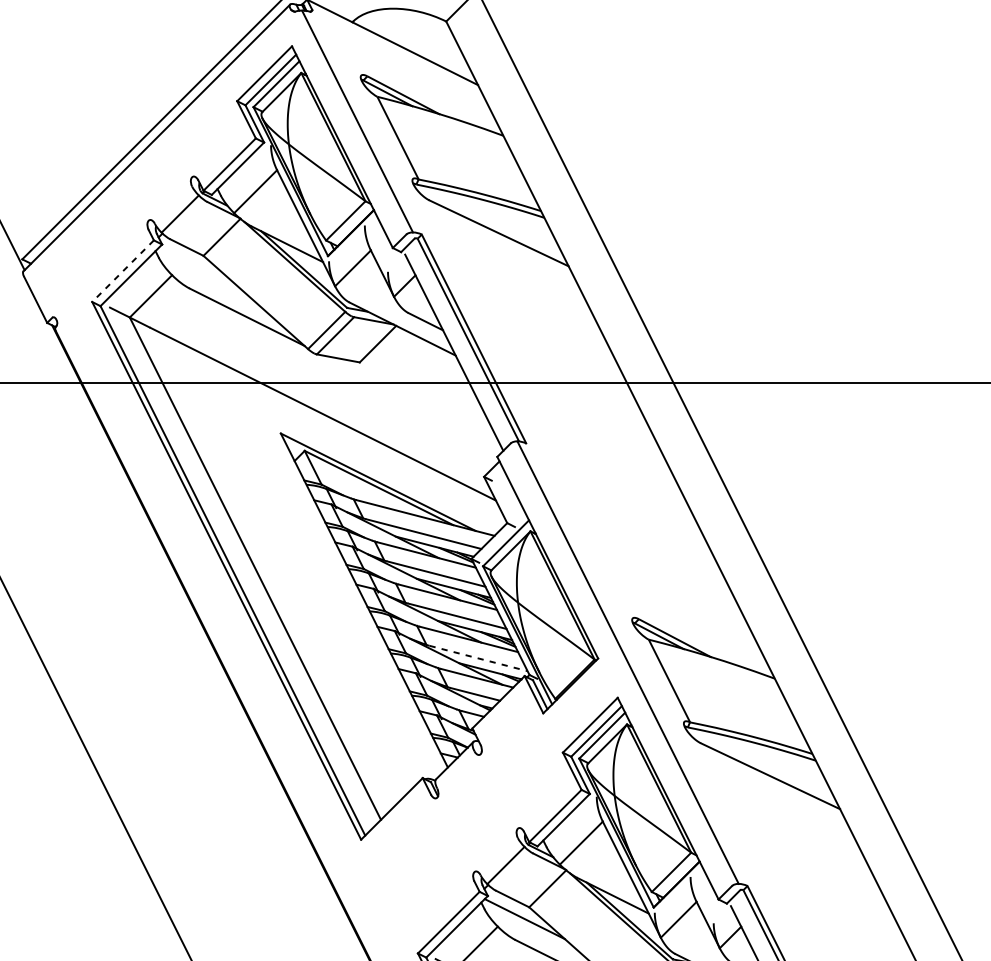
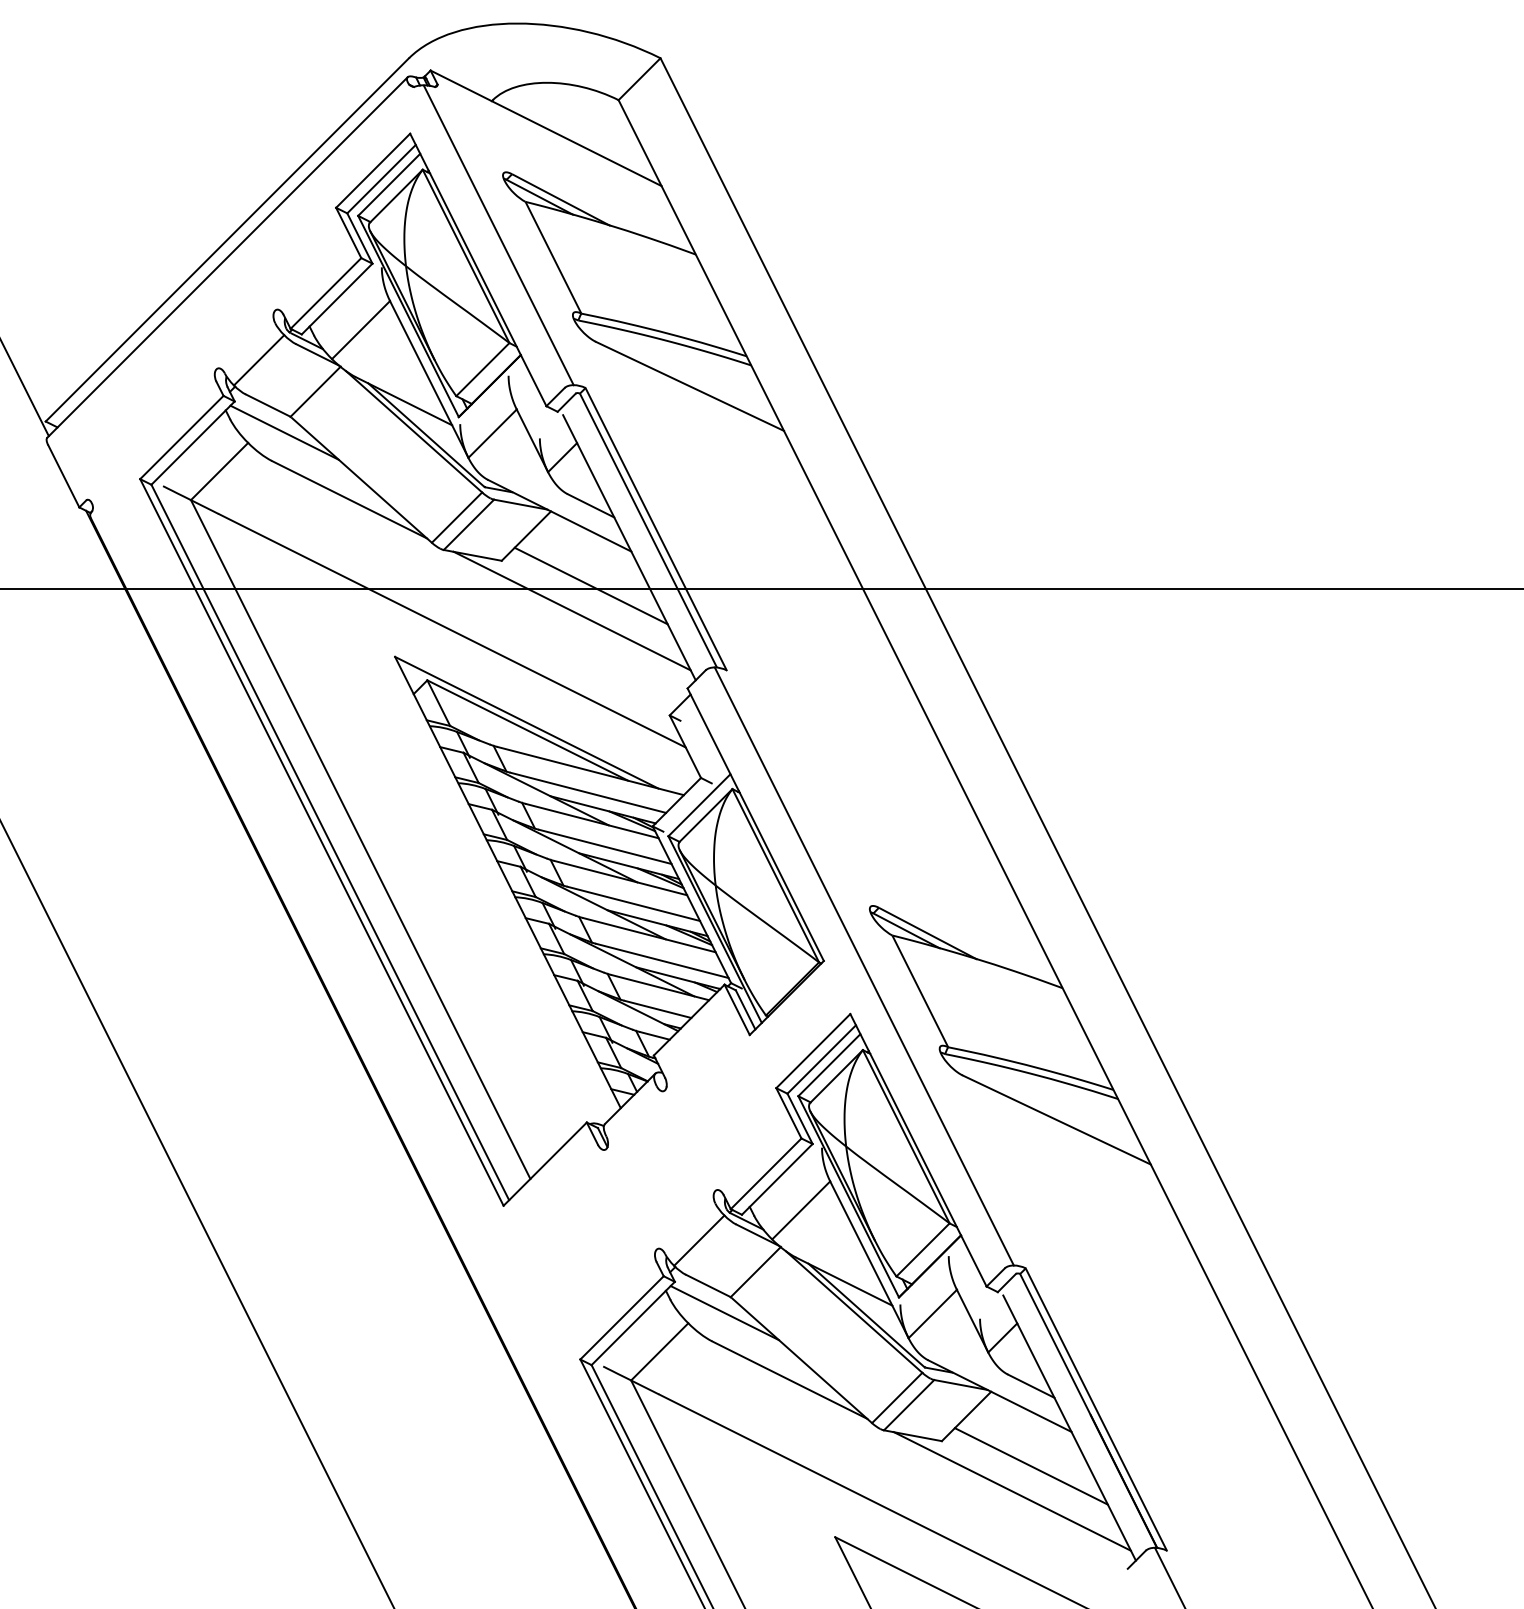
line: (199, 267) -> (284, 432), added
line: (122, 271) -> (181, 437), dashed -> solid
line: (425, 380) -> (590, 585), added
line: (411, 399) -> (571, 610), added
line: (478, 658) -> (662, 961), dashed -> solid

